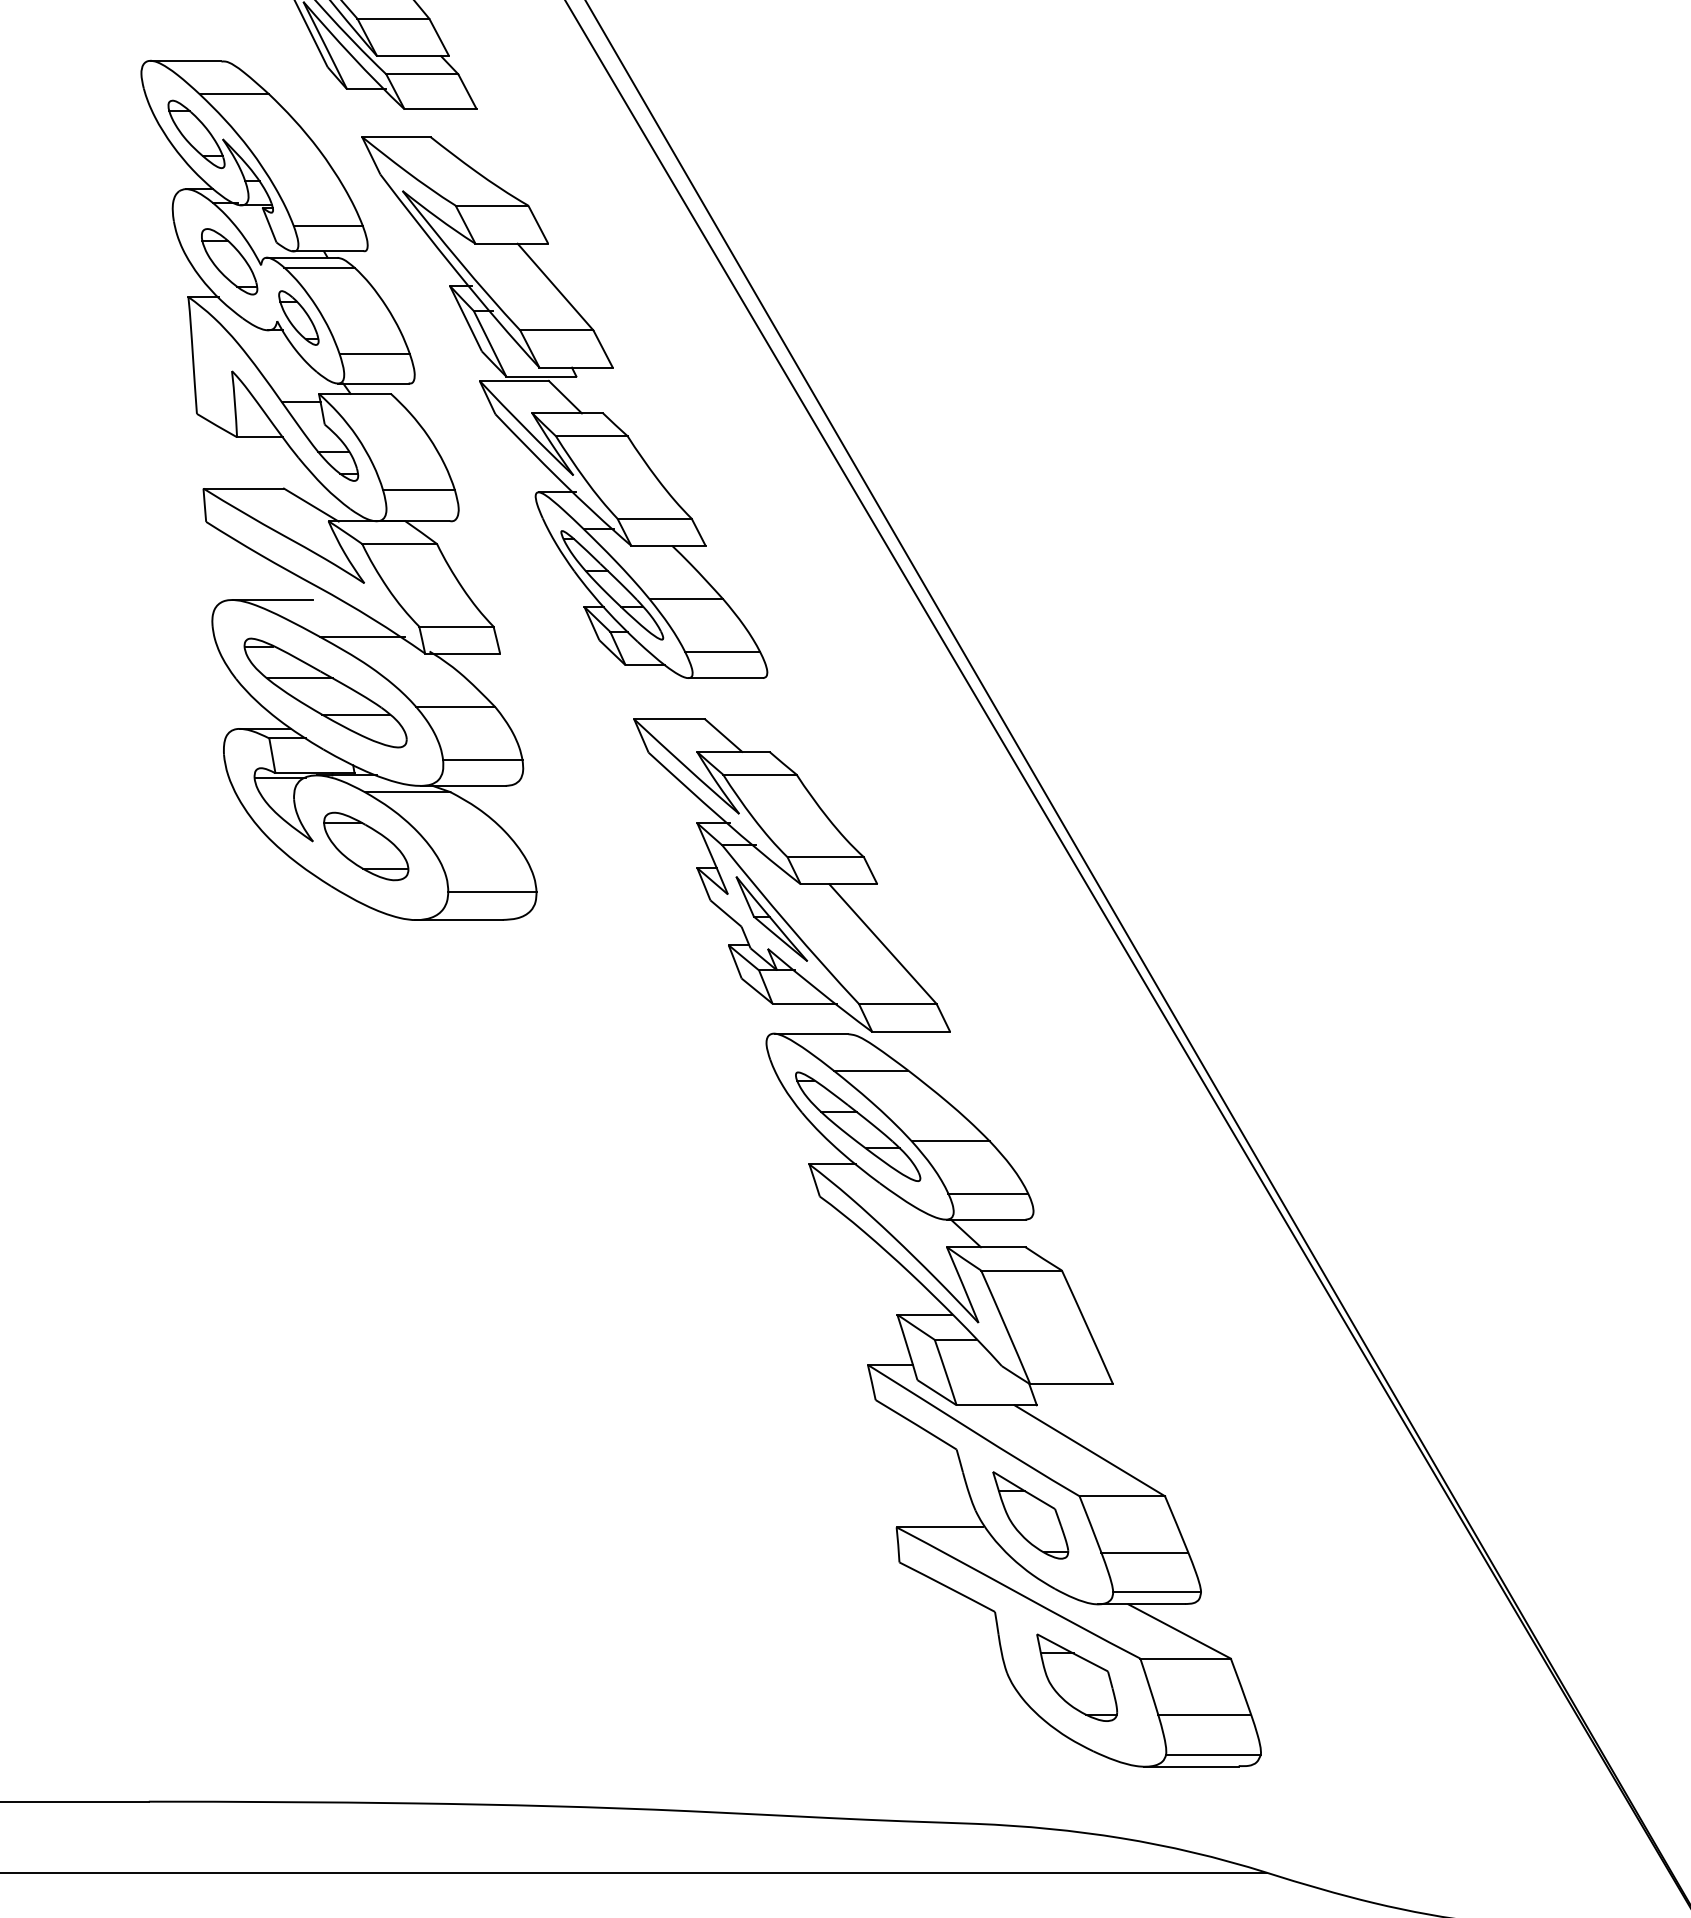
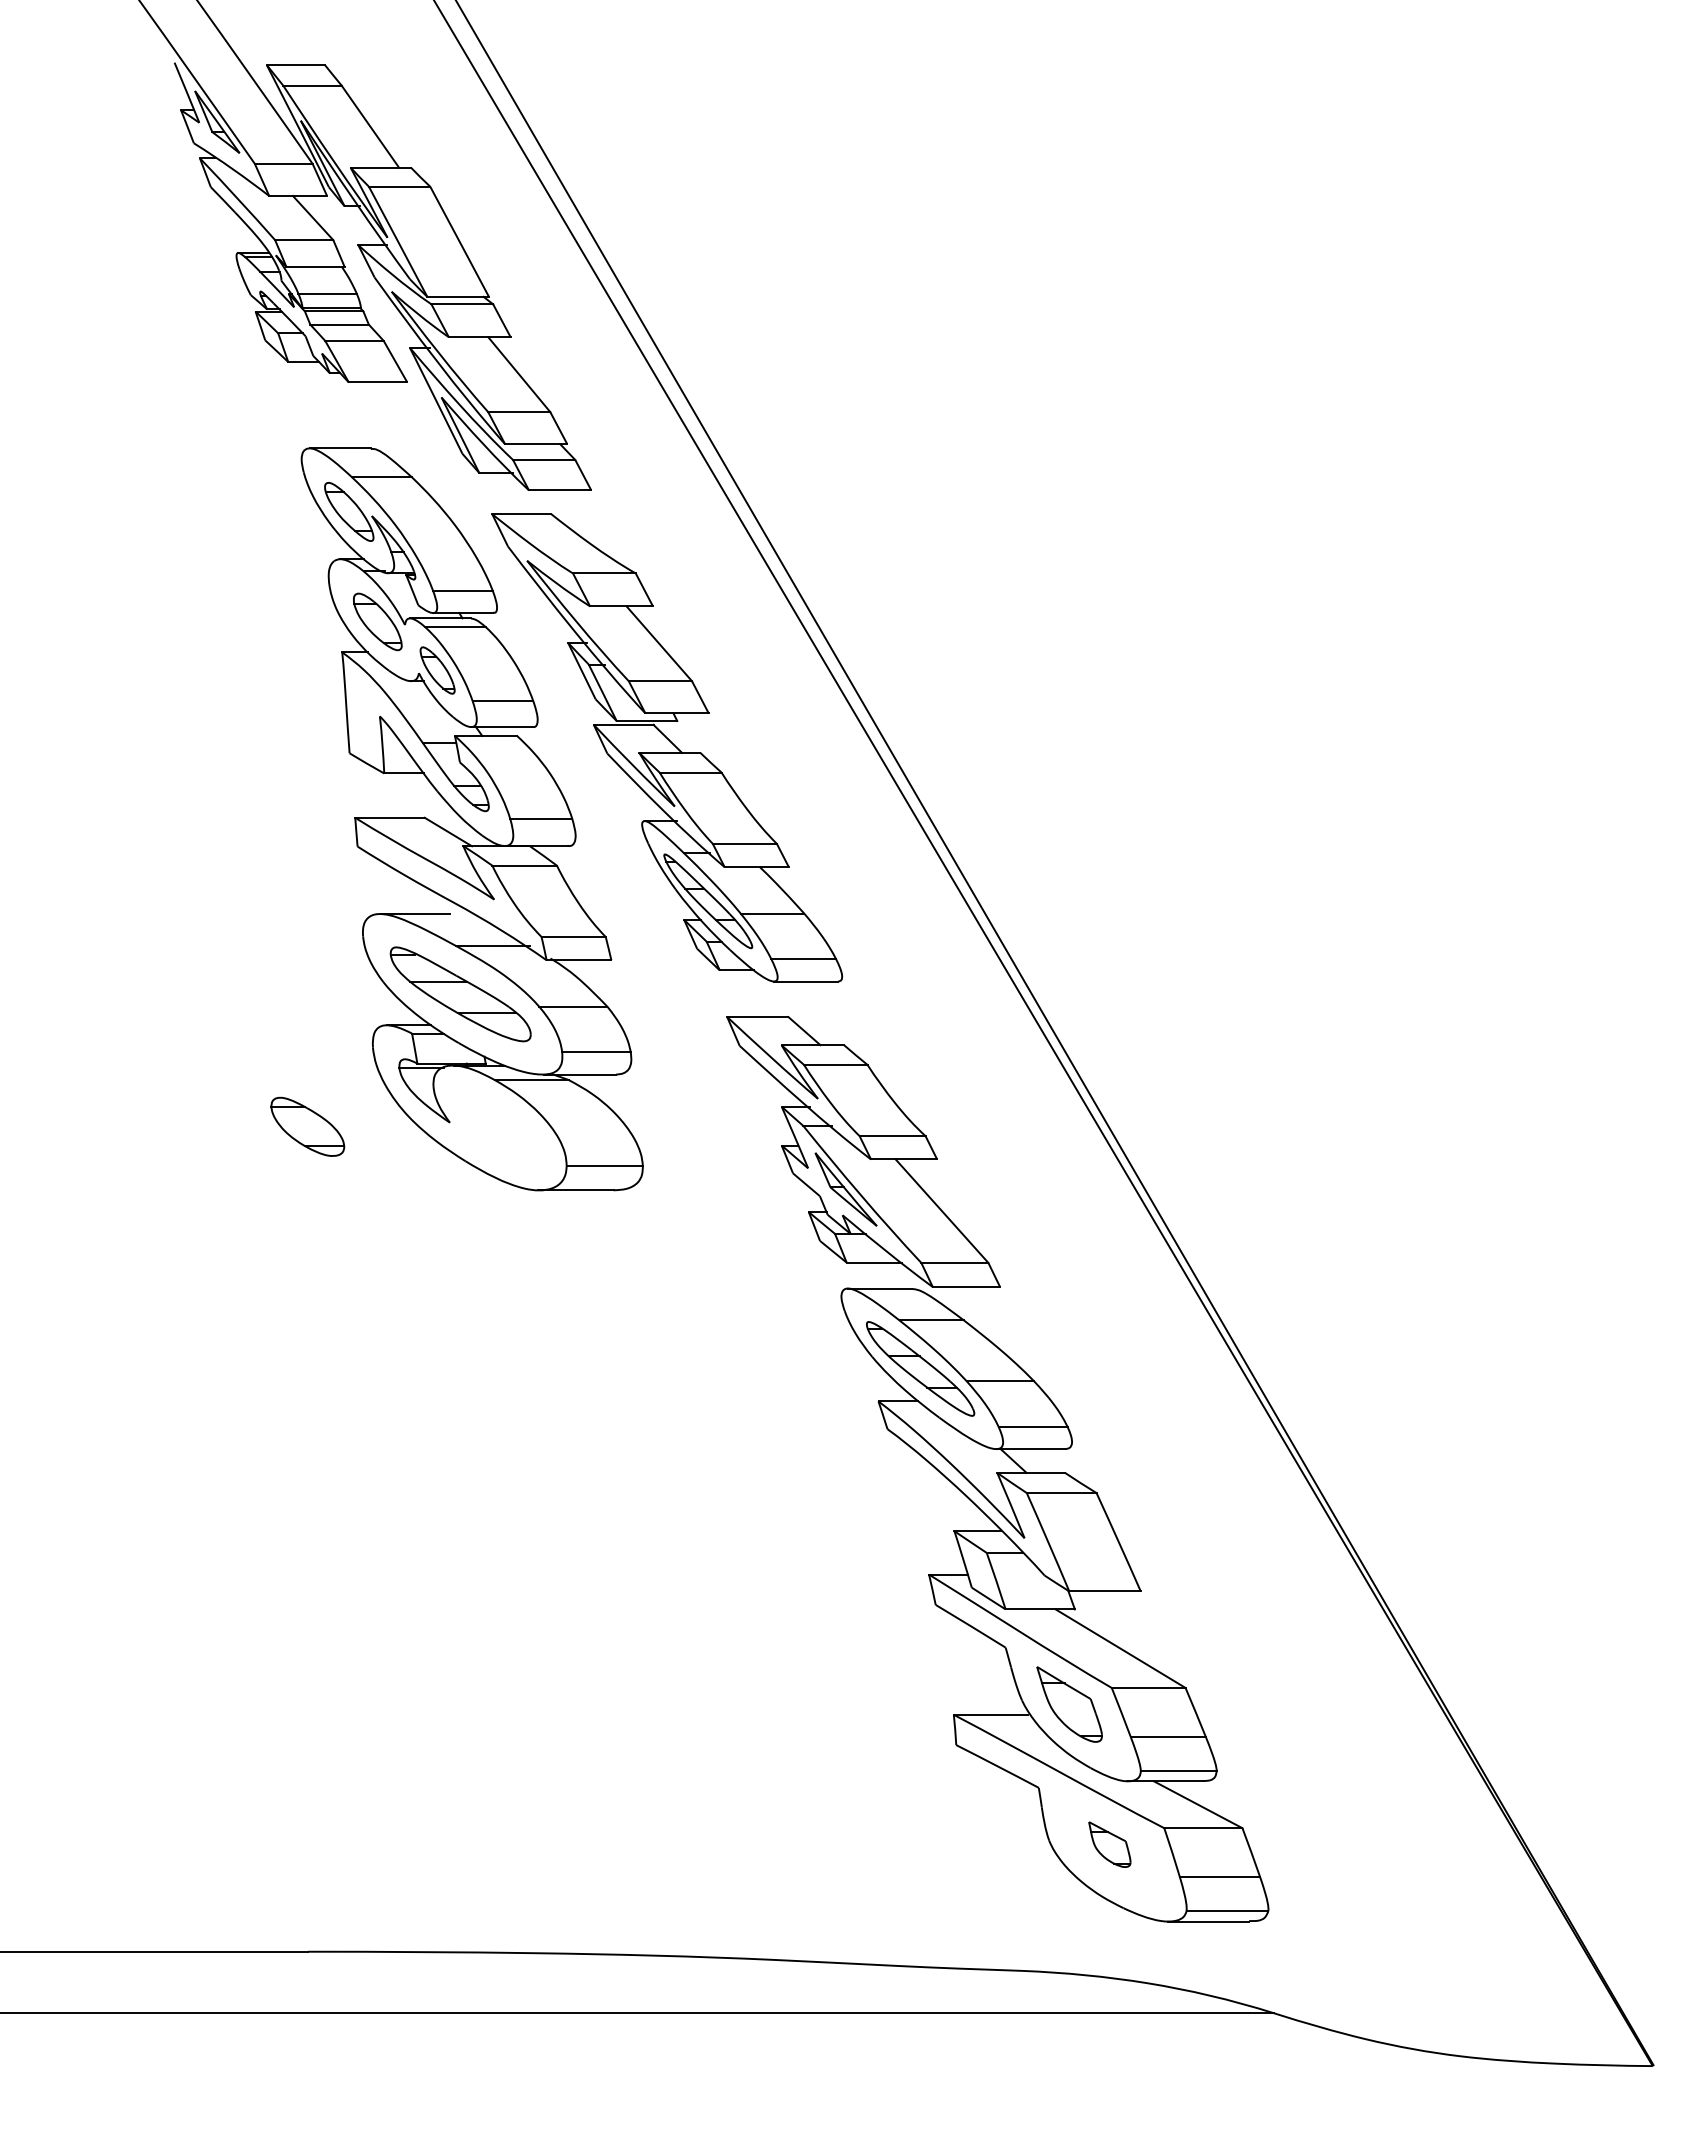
part: (365, 846) -> (307, 1126), moved
part: (1076, 1677) -> (1109, 1844), size x0.6

